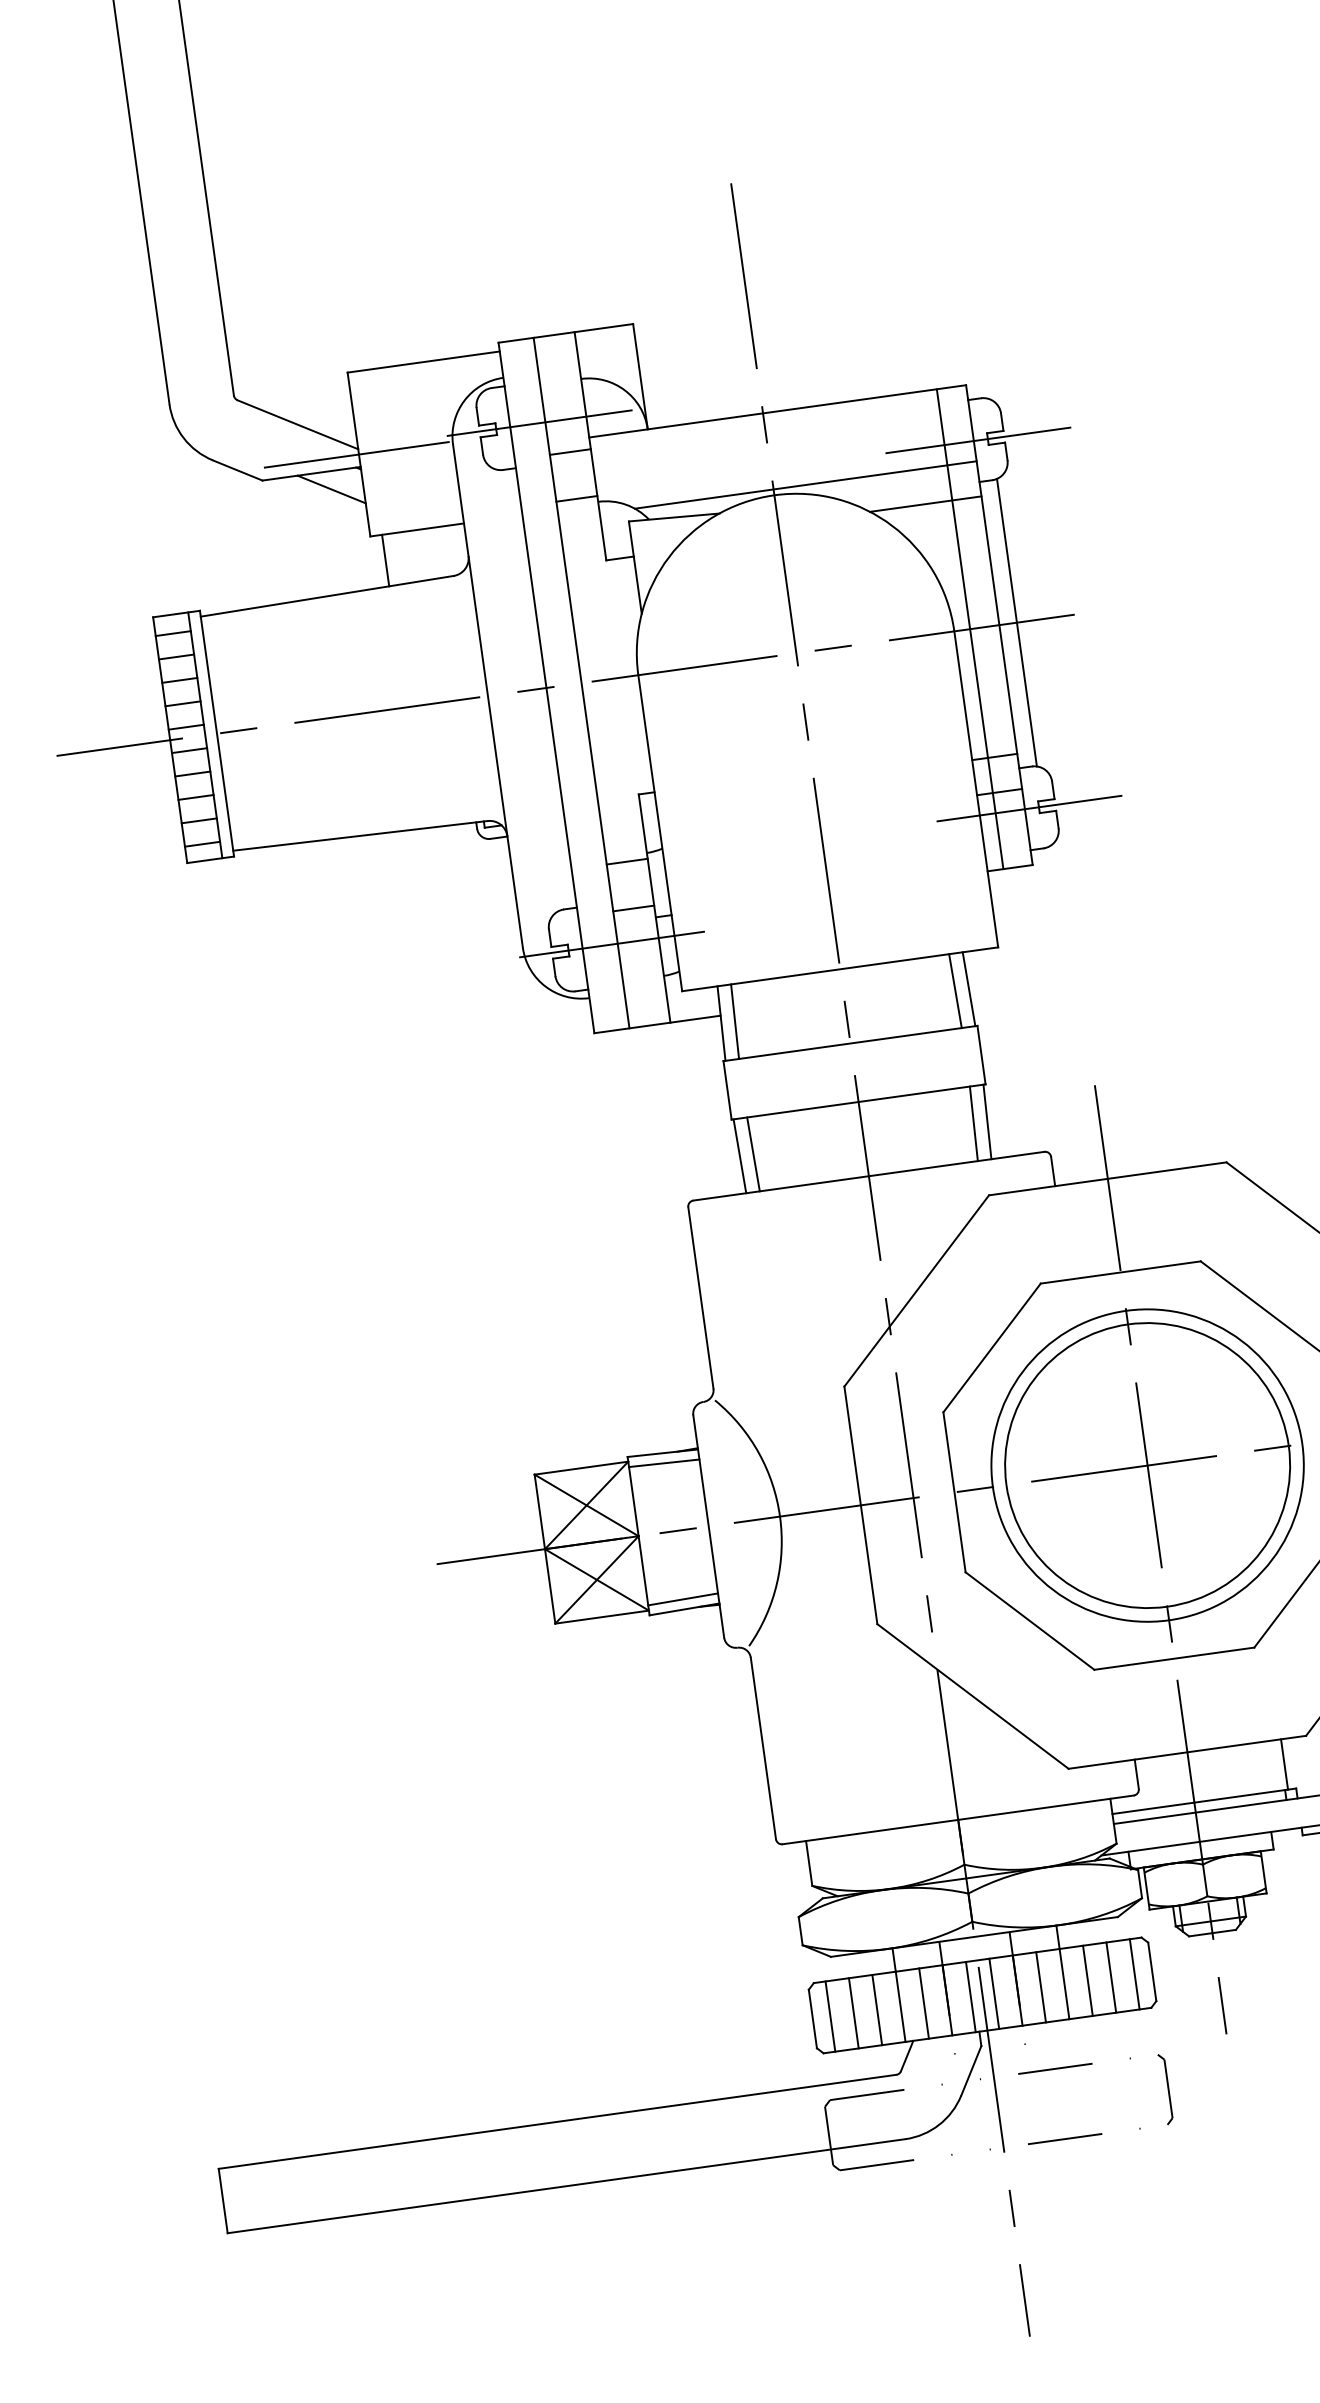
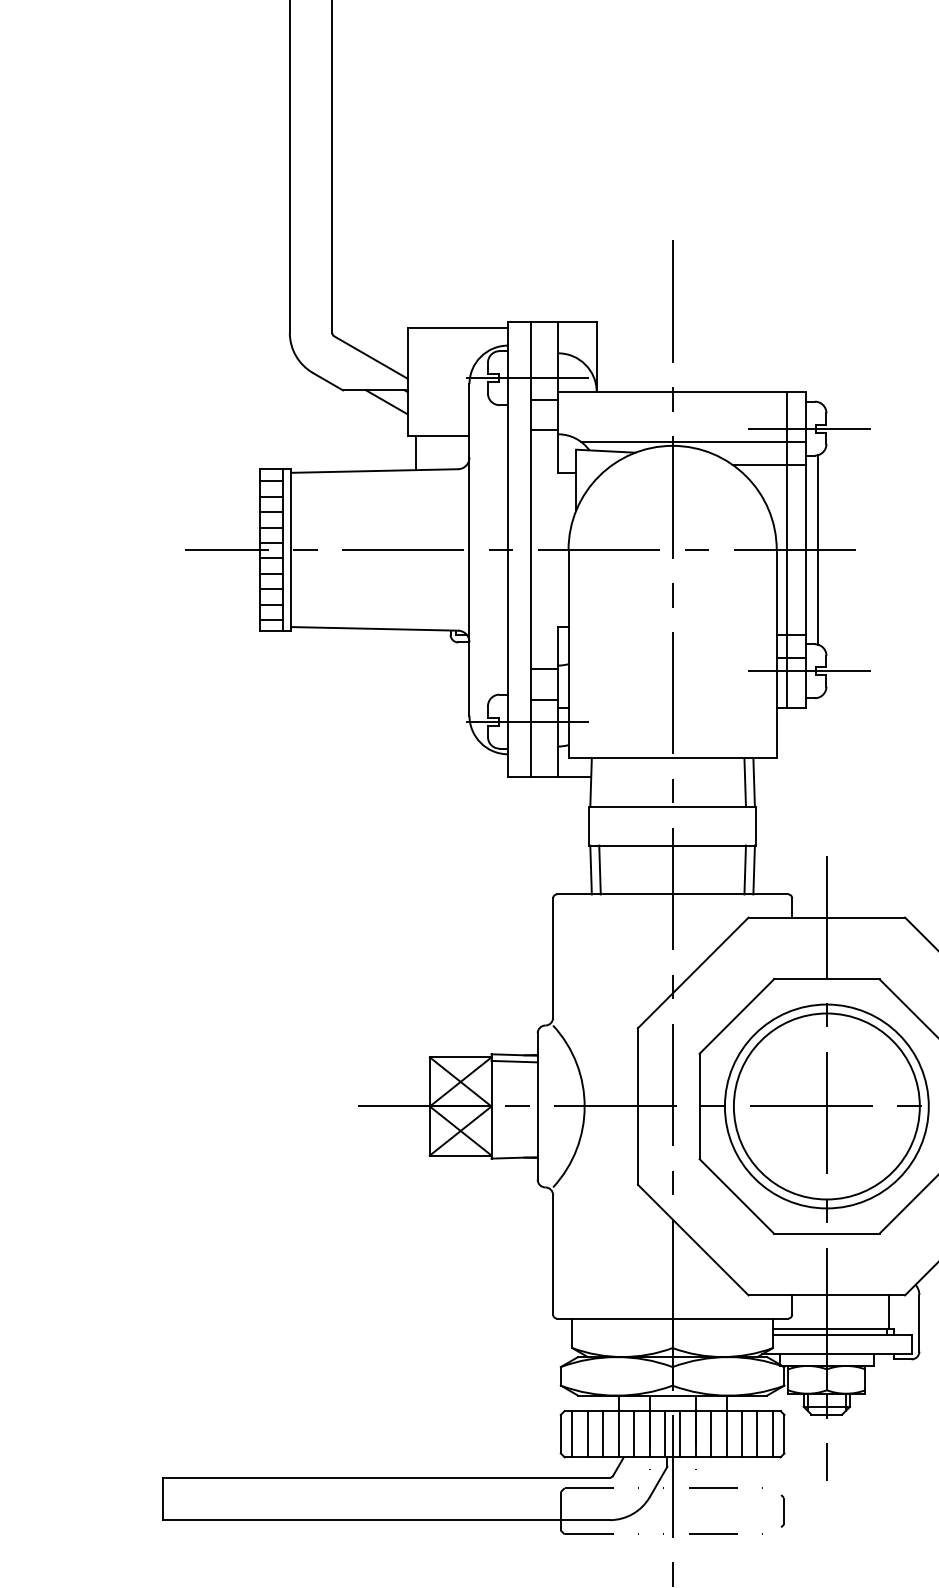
line: (349, 456) -> (401, 382), removed
line: (734, 1021) -> (599, 782), removed
line: (682, 1599) -> (514, 1151), removed
part: (1165, 2088) -> (782, 1510), size x0.7

